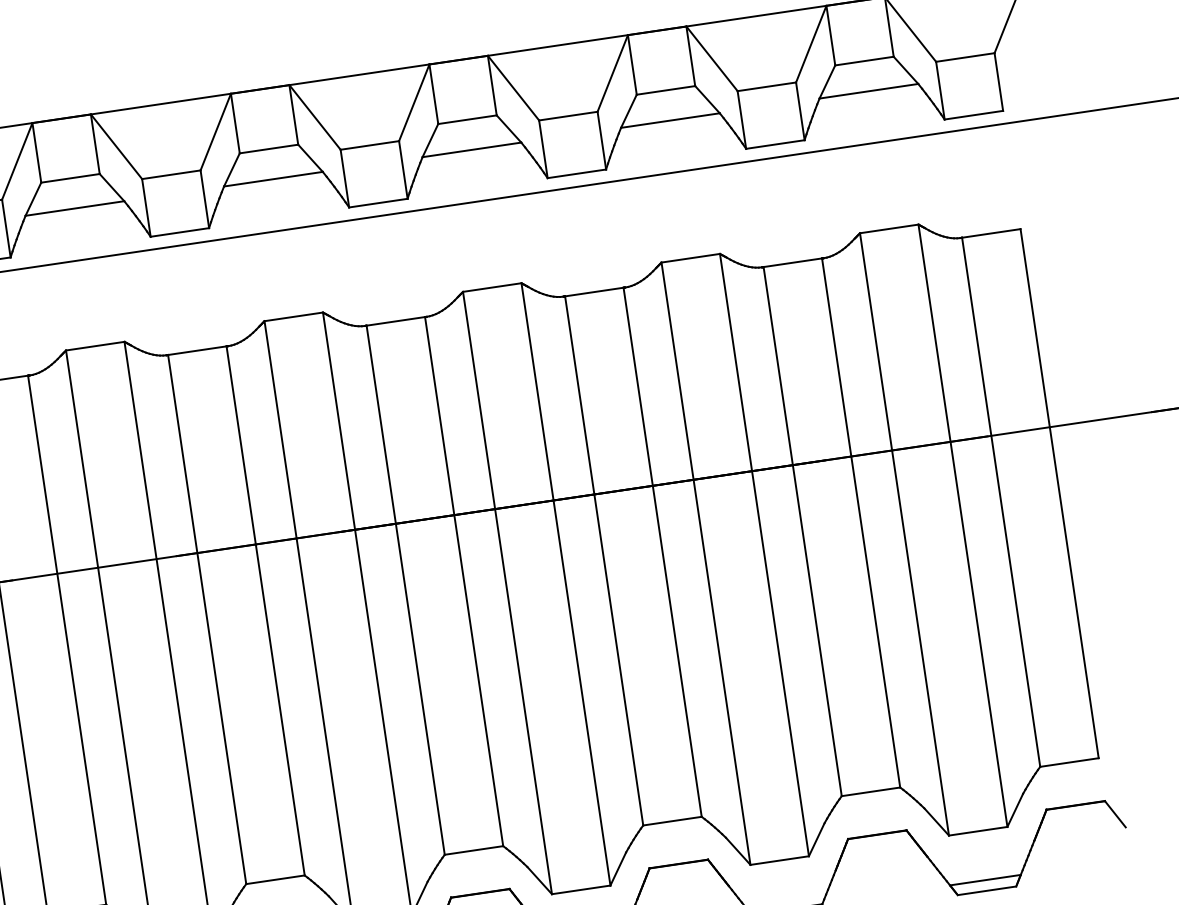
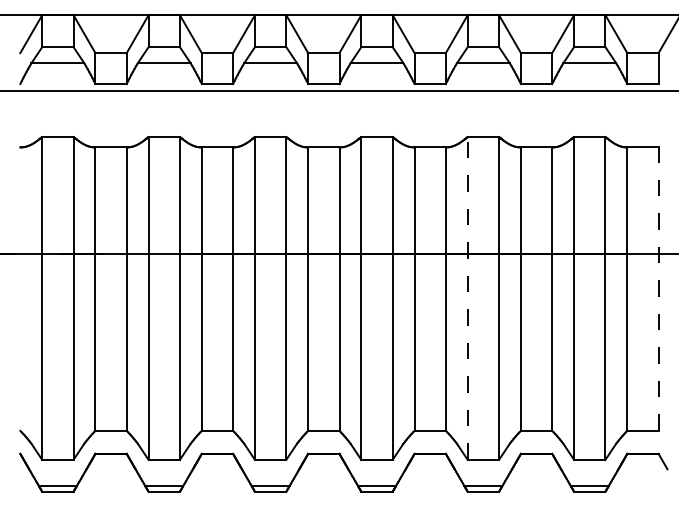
line: (1059, 494) -> (658, 289), solid -> dashed
line: (705, 561) -> (467, 297), solid -> dashed

